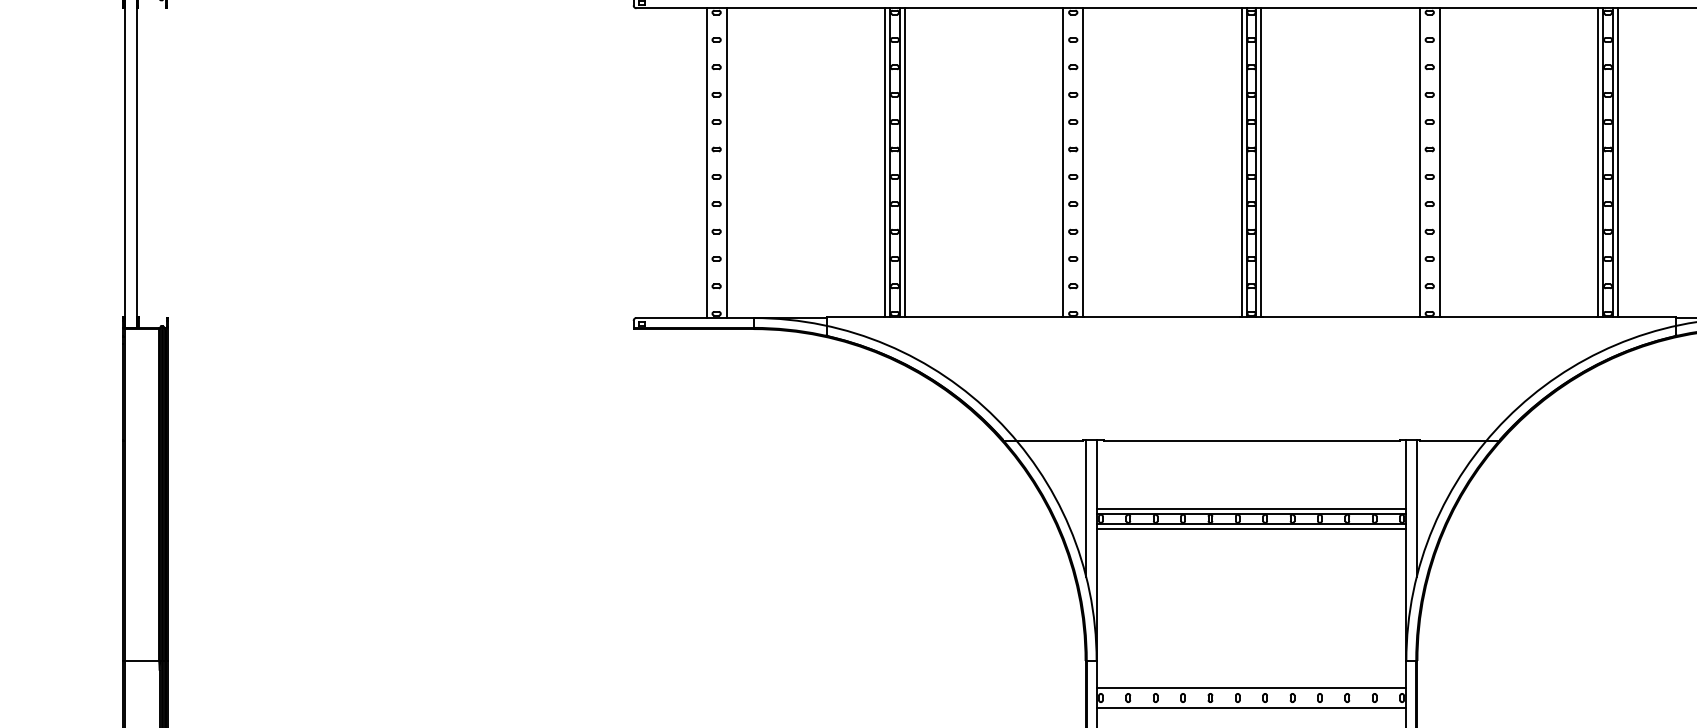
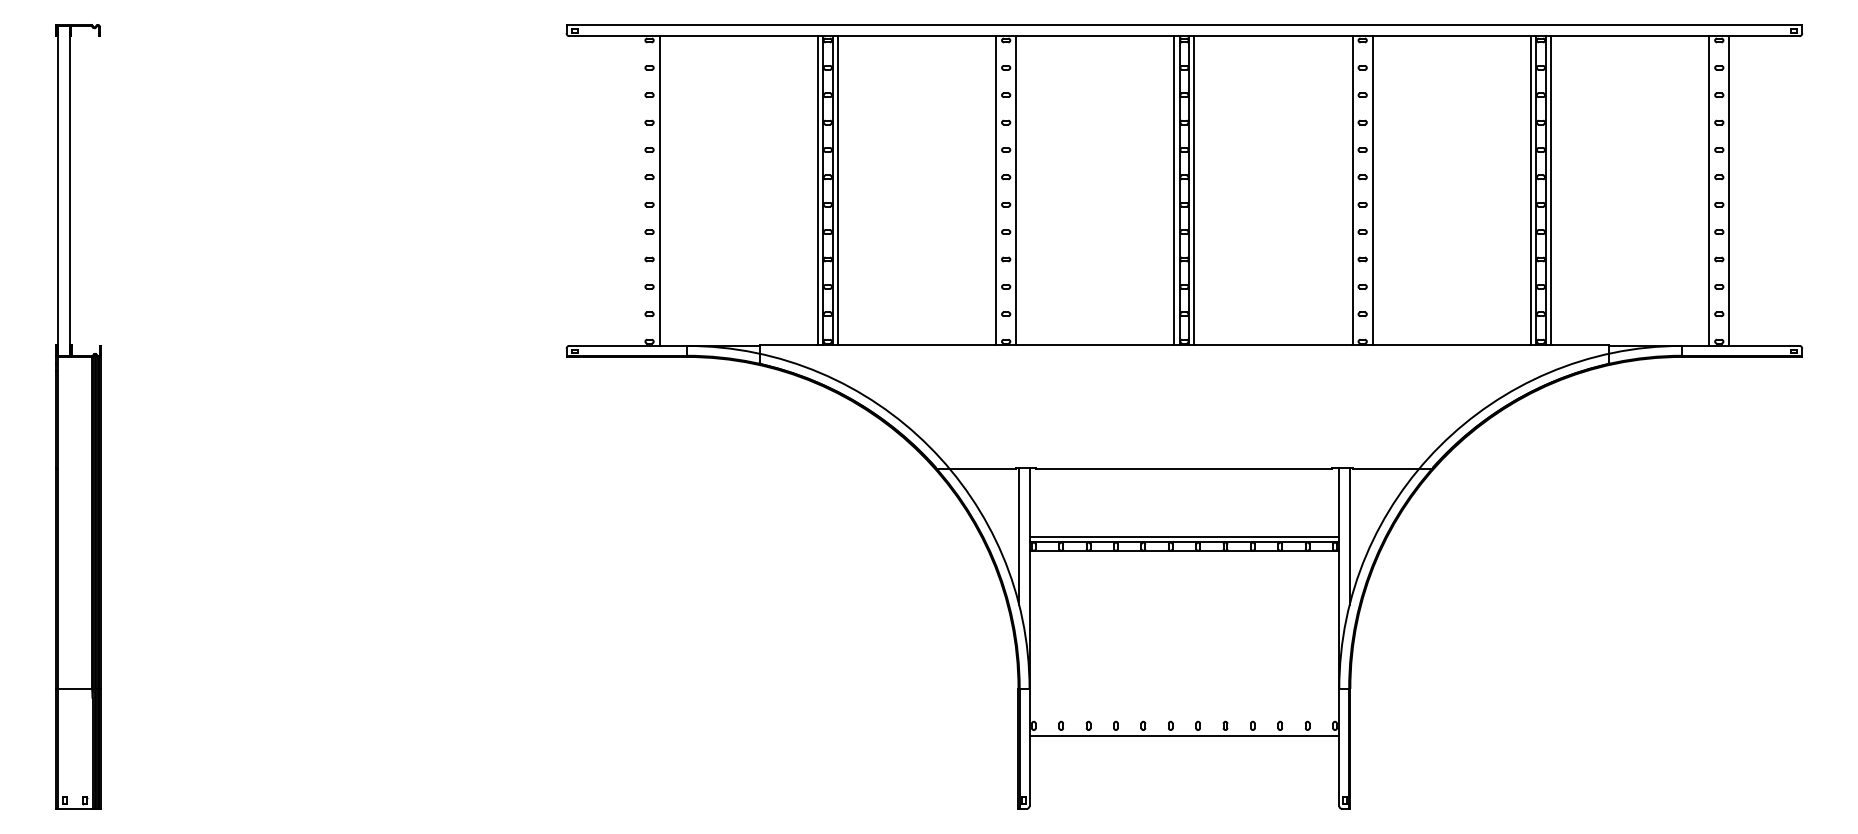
line: (706, 162) -> (639, 190), removed
line: (1251, 528) -> (1184, 556), removed
line: (1251, 687) -> (1184, 715), removed

